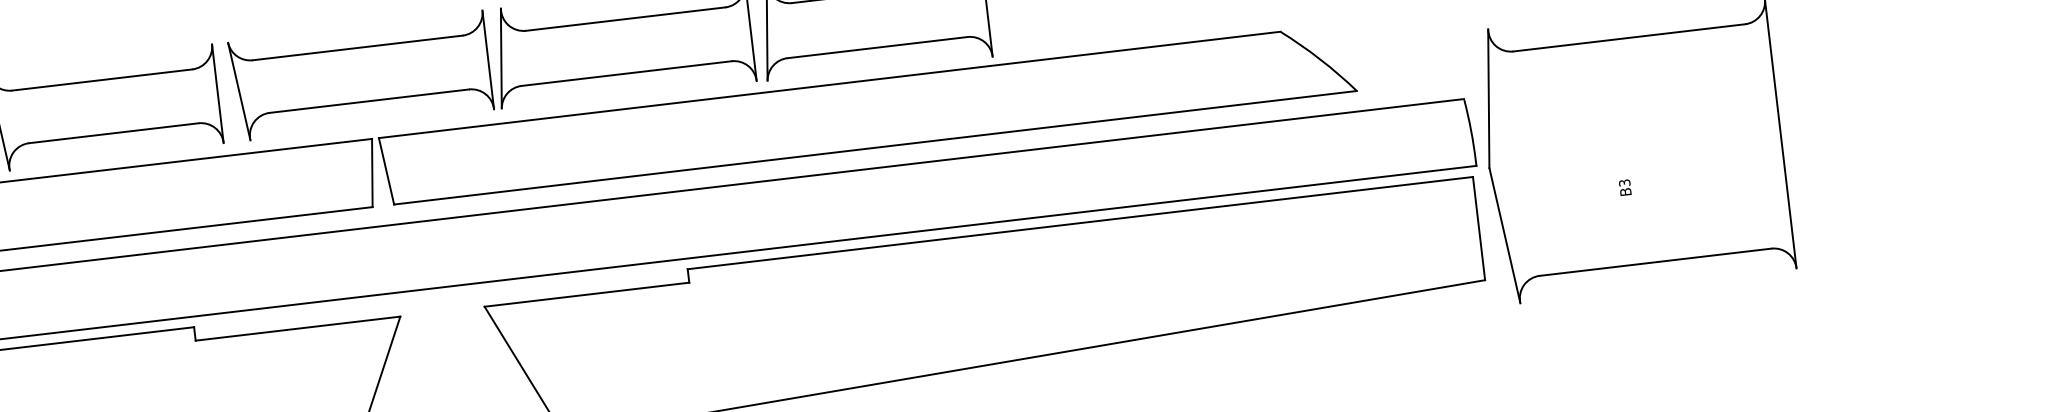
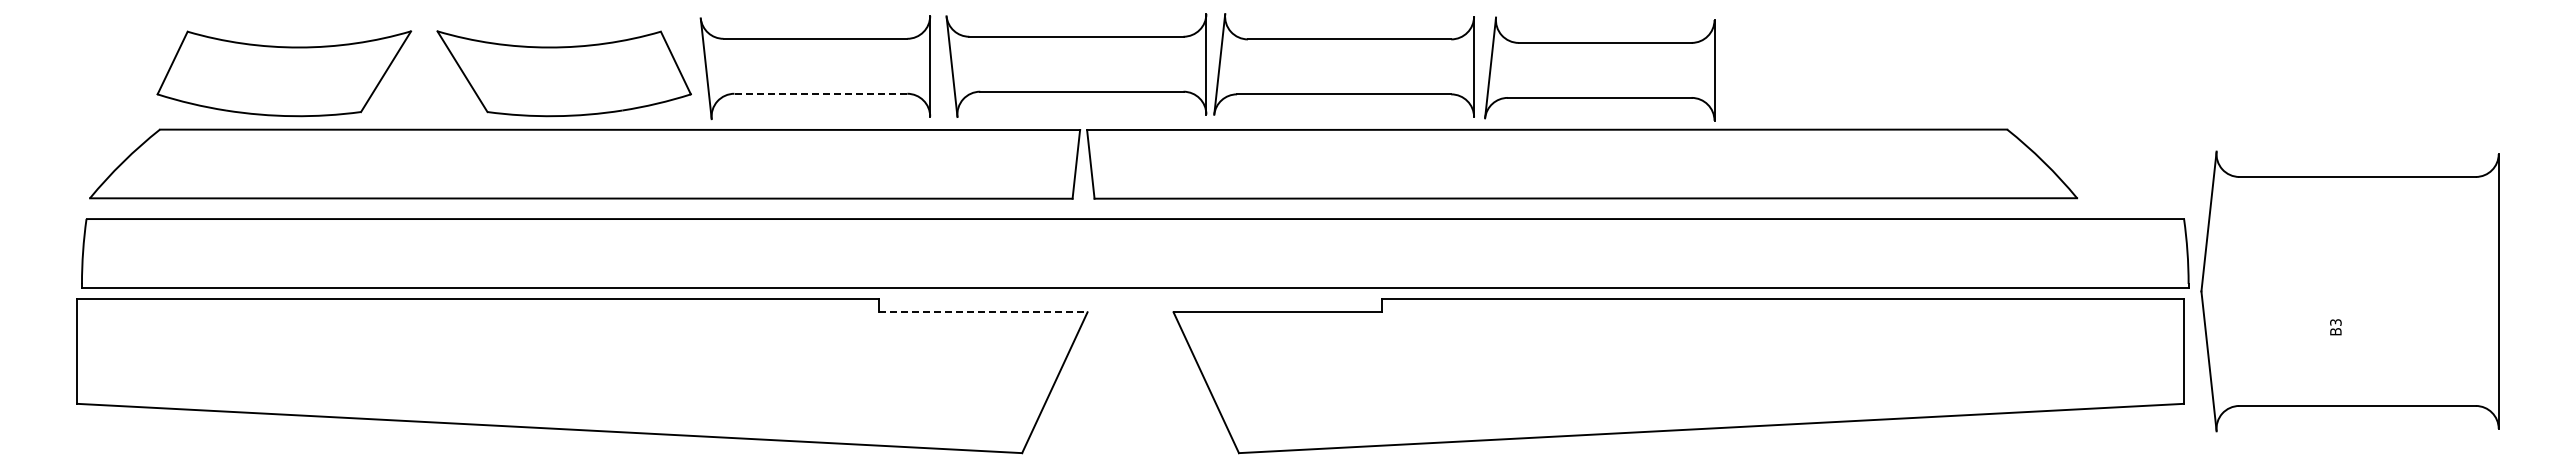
line: (113, 133) -> (820, 93), solid -> dashed
line: (298, 328) -> (983, 312), solid -> dashed

